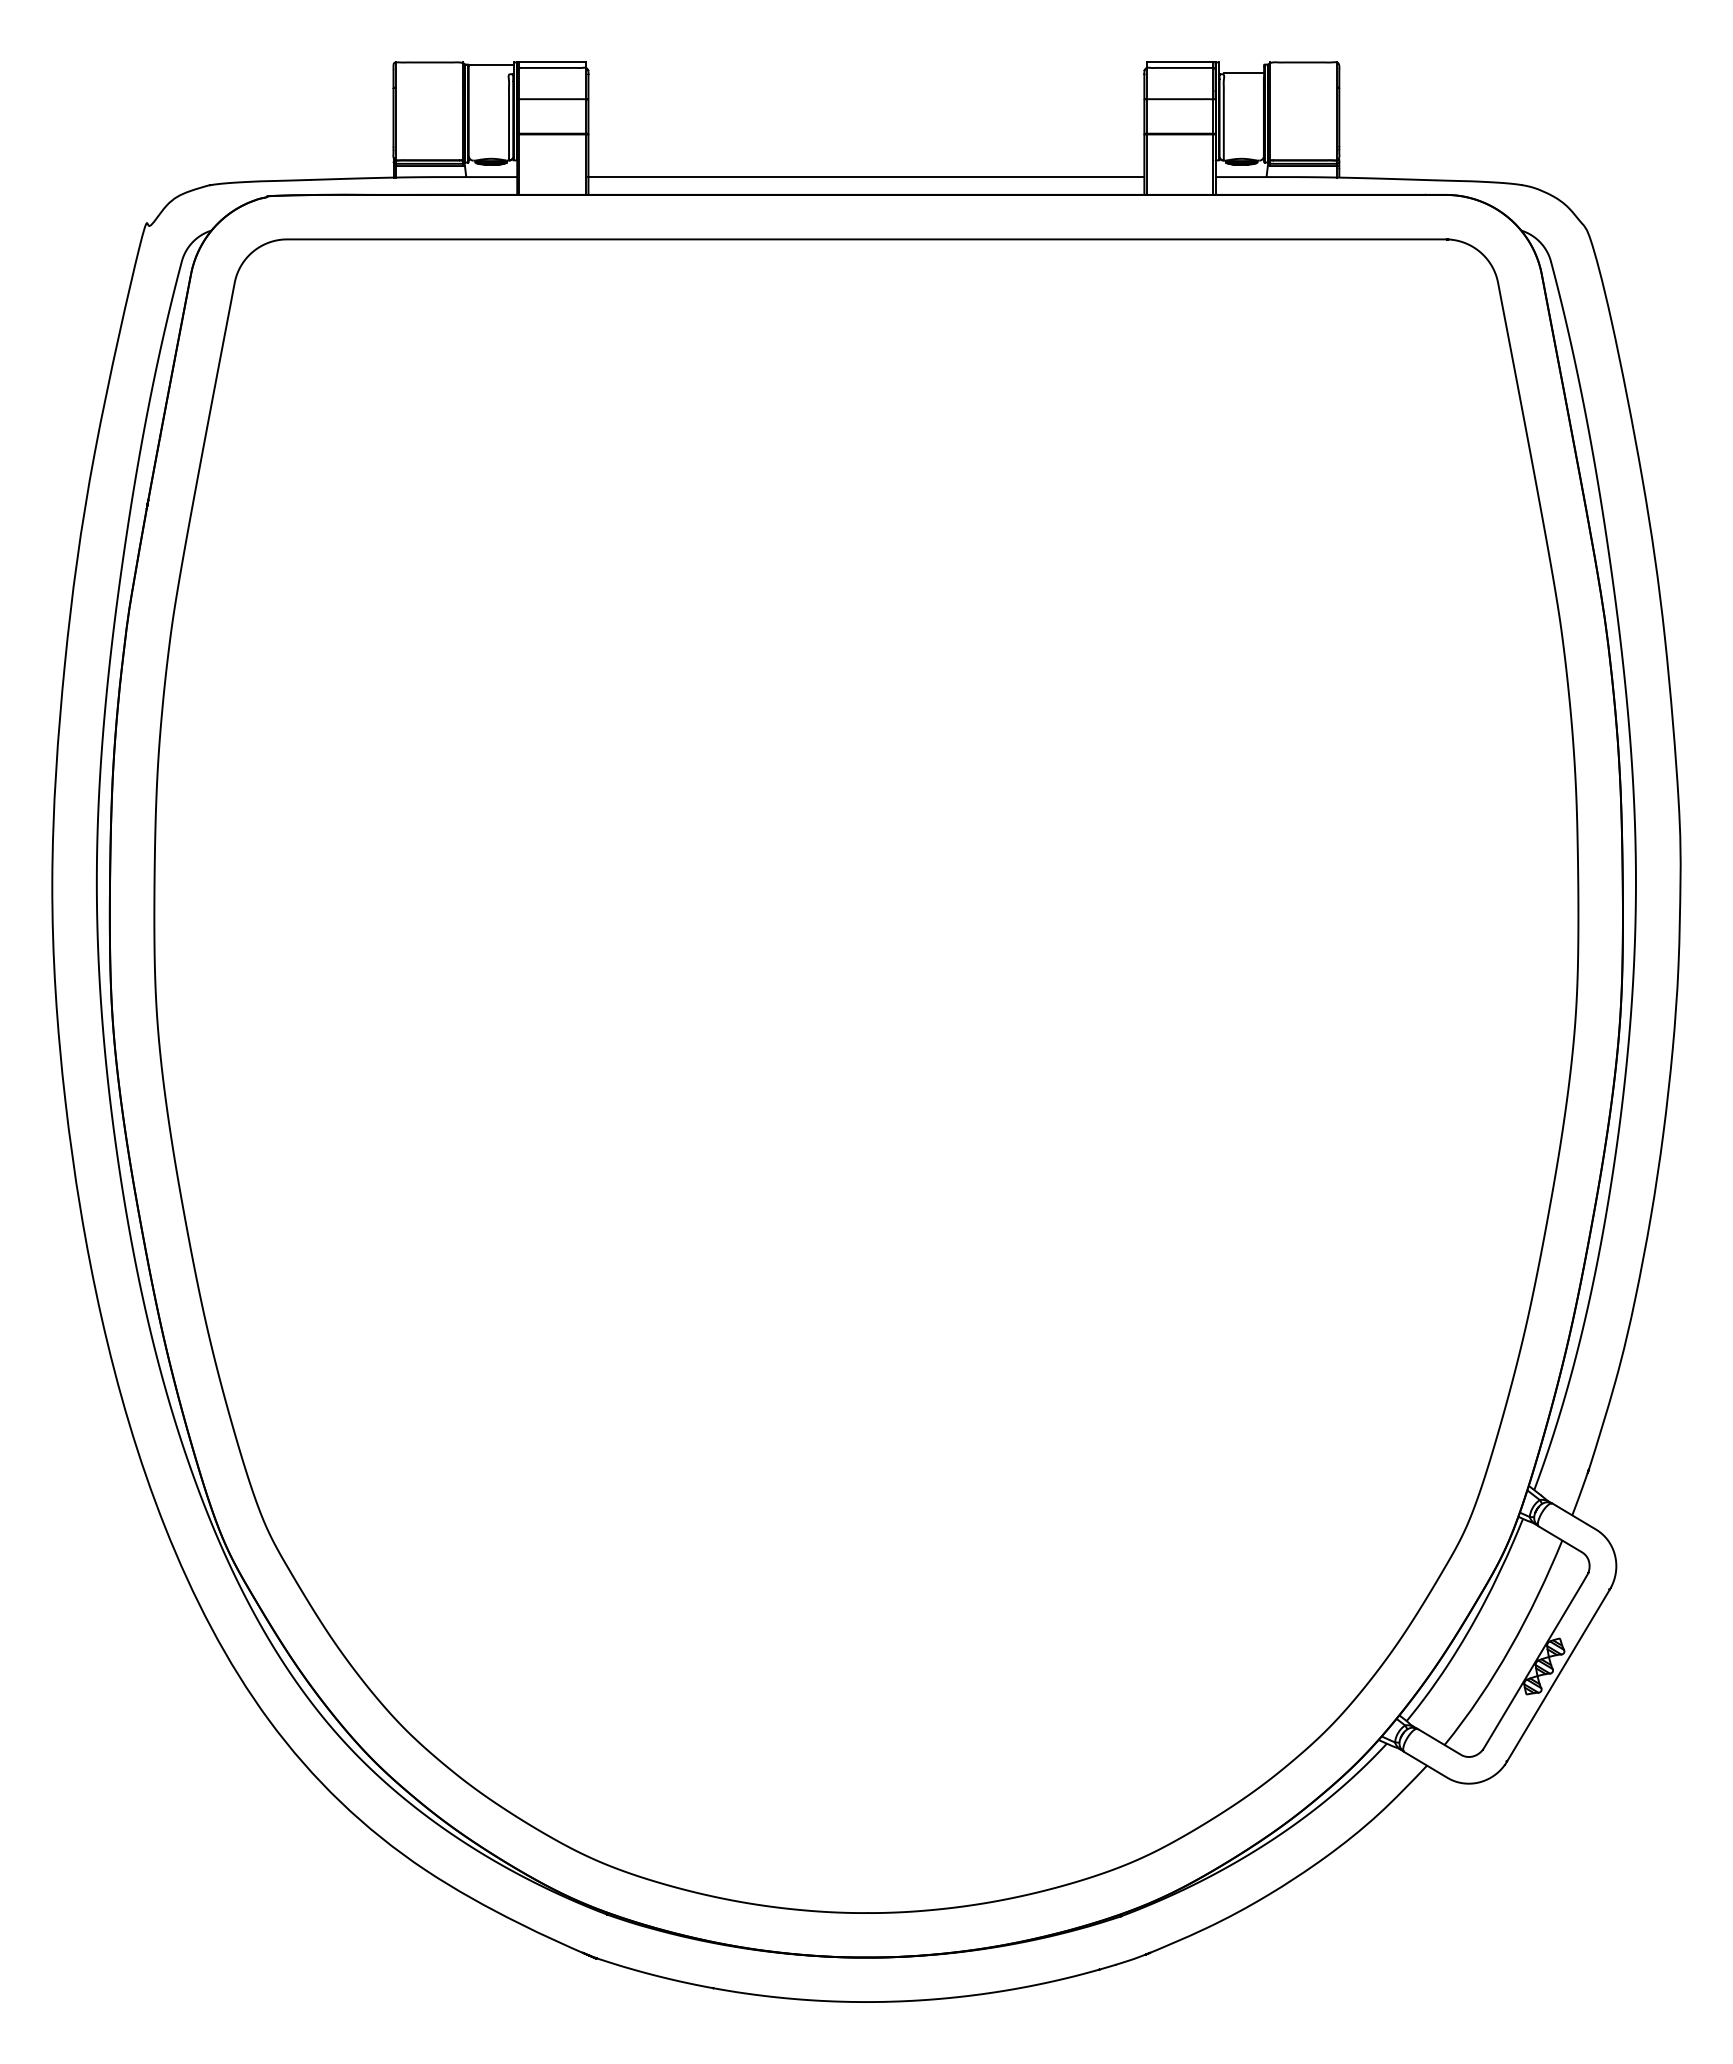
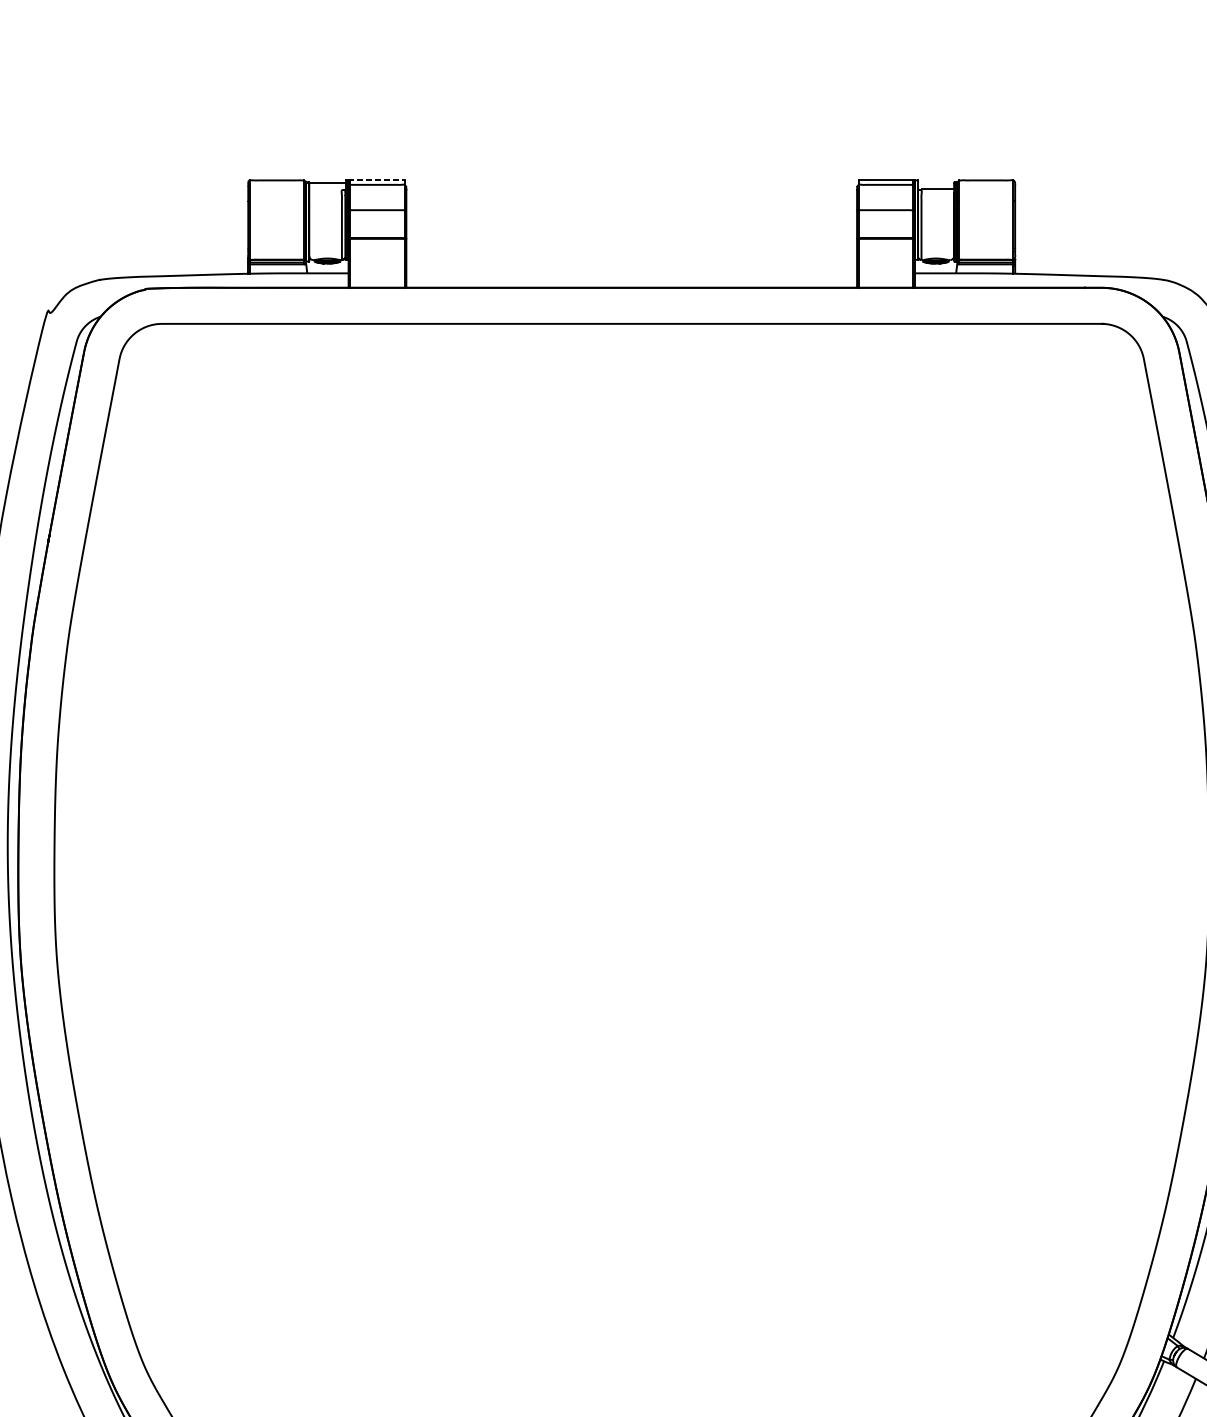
line: (551, 62) -> (376, 180), solid -> dashed
line: (866, 177) -> (631, 273), removed

